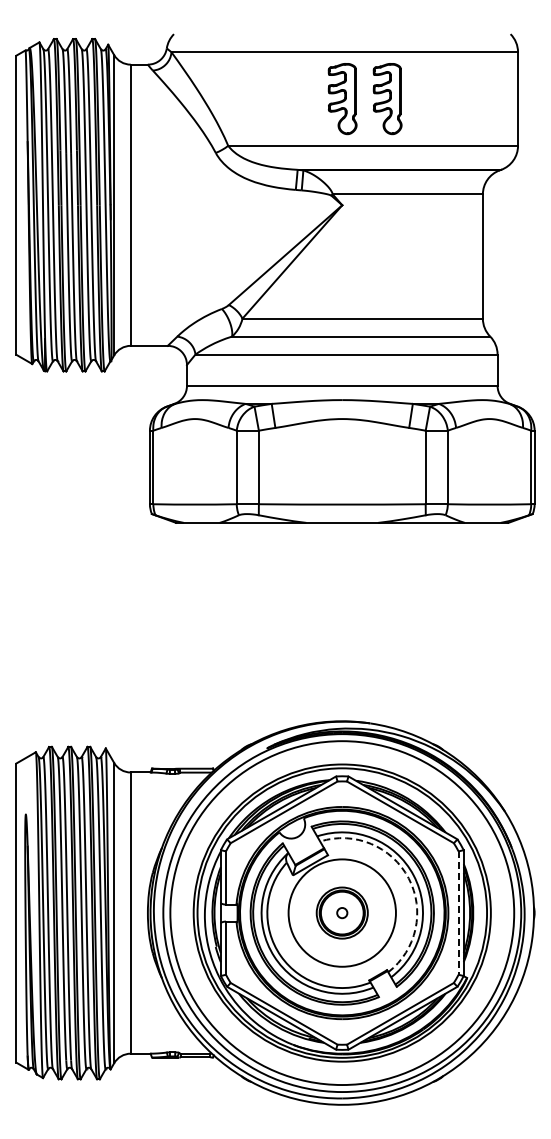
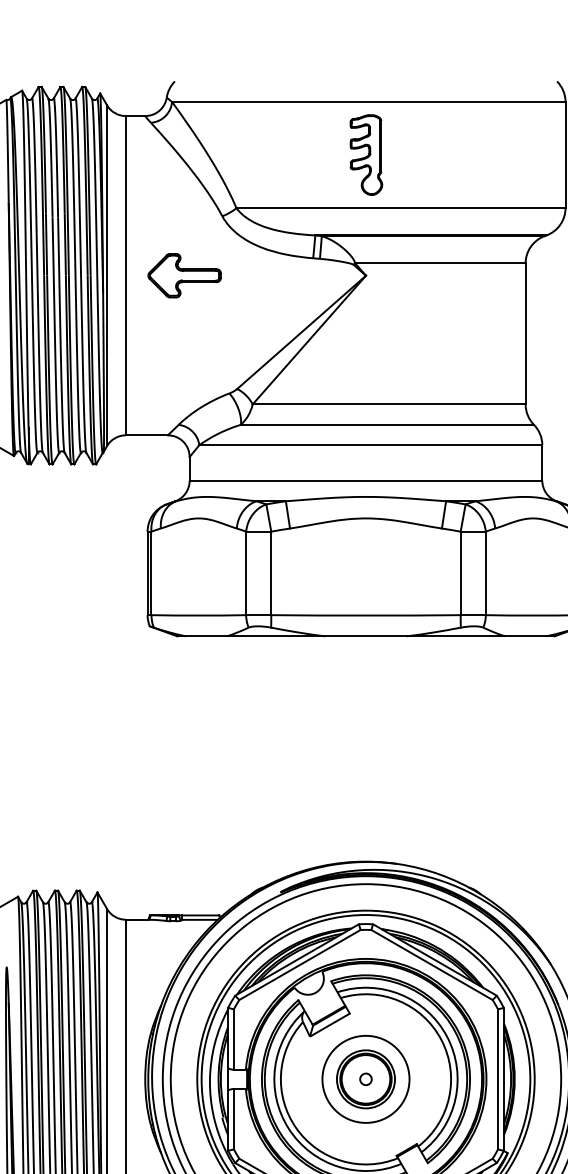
part: (387, 99) -> (417, 155), removed
part: (182, 205) -> (184, 275), added
arc: (408, 878) -> (441, 1040), dashed -> solid
circle: (341, 912) -> (365, 1078), size x0.71
line: (458, 913) -> (497, 1079), dashed -> solid

